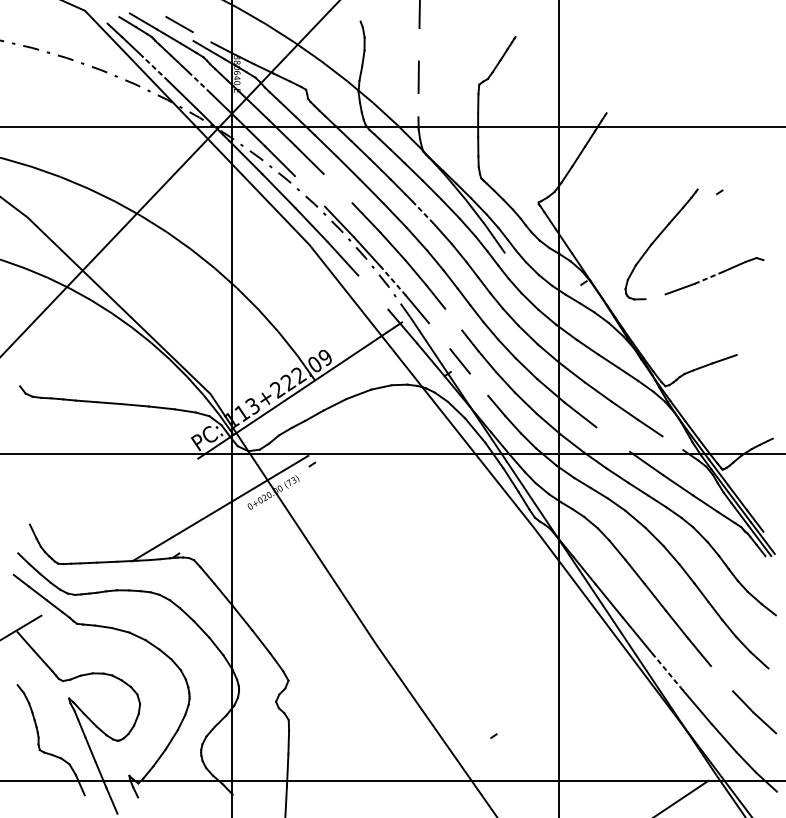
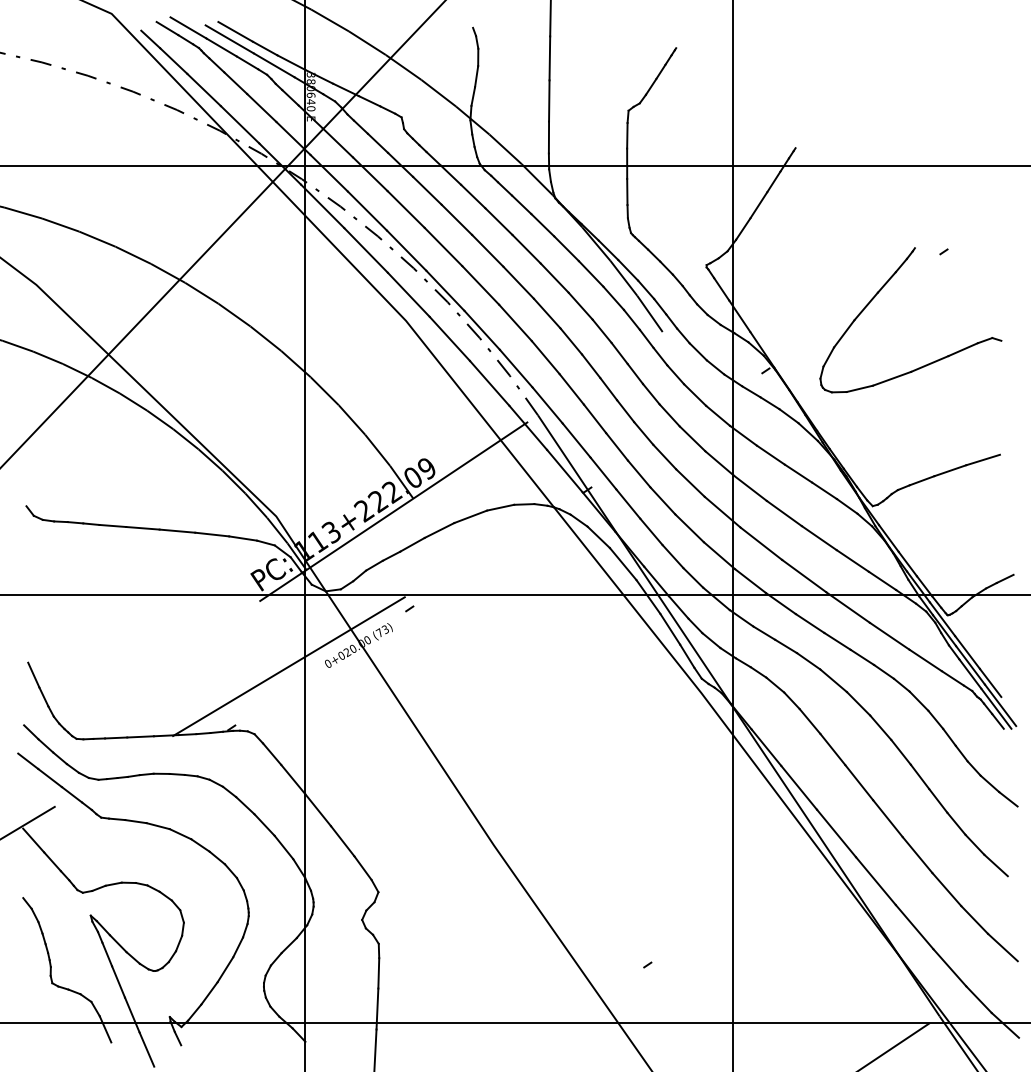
line: (174, 30) -> (229, 39), added
line: (202, 37) -> (265, 48), added
line: (418, 44) -> (549, 58), added
line: (155, 68) -> (203, 89), dashed -> solid
line: (199, 82) -> (261, 107), dashed -> solid
line: (418, 105) -> (548, 137), added
line: (338, 188) -> (443, 246), added
line: (309, 191) -> (406, 250), added
line: (423, 212) -> (555, 278), dashed -> solid
line: (709, 277) -> (930, 363), dashed -> solid
line: (393, 281) -> (516, 368), dashed -> solid
line: (373, 291) -> (489, 382), added
line: (655, 296) -> (859, 388), added
line: (453, 319) -> (594, 418), added
line: (439, 336) -> (576, 440), added
line: (749, 350) -> (982, 459), added
line: (479, 384) -> (628, 503), added
line: (613, 439) -> (804, 575), added
line: (672, 442) -> (882, 580), added
line: (25, 514) -> (33, 674), added
line: (667, 671) -> (875, 880), dashed -> solid
line: (721, 678) -> (946, 889), added

